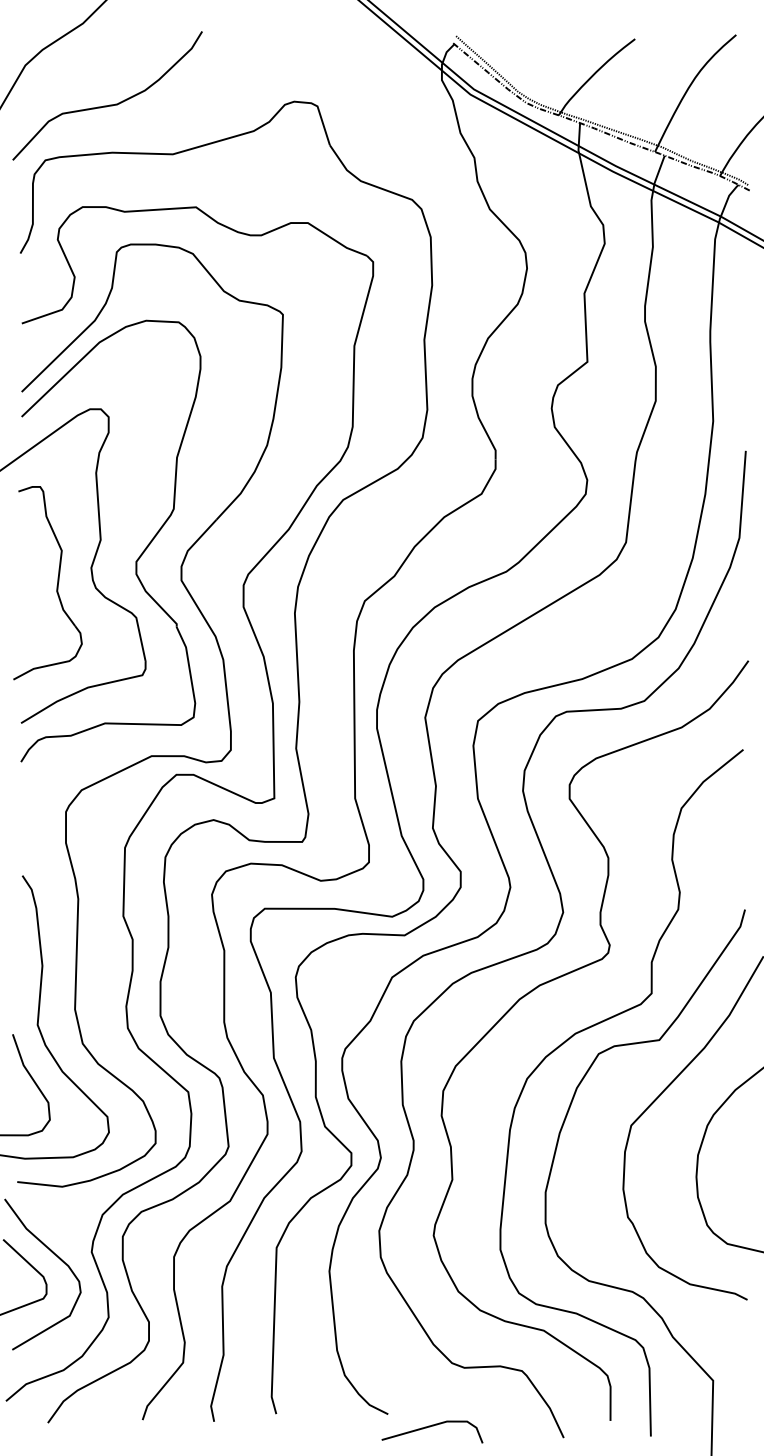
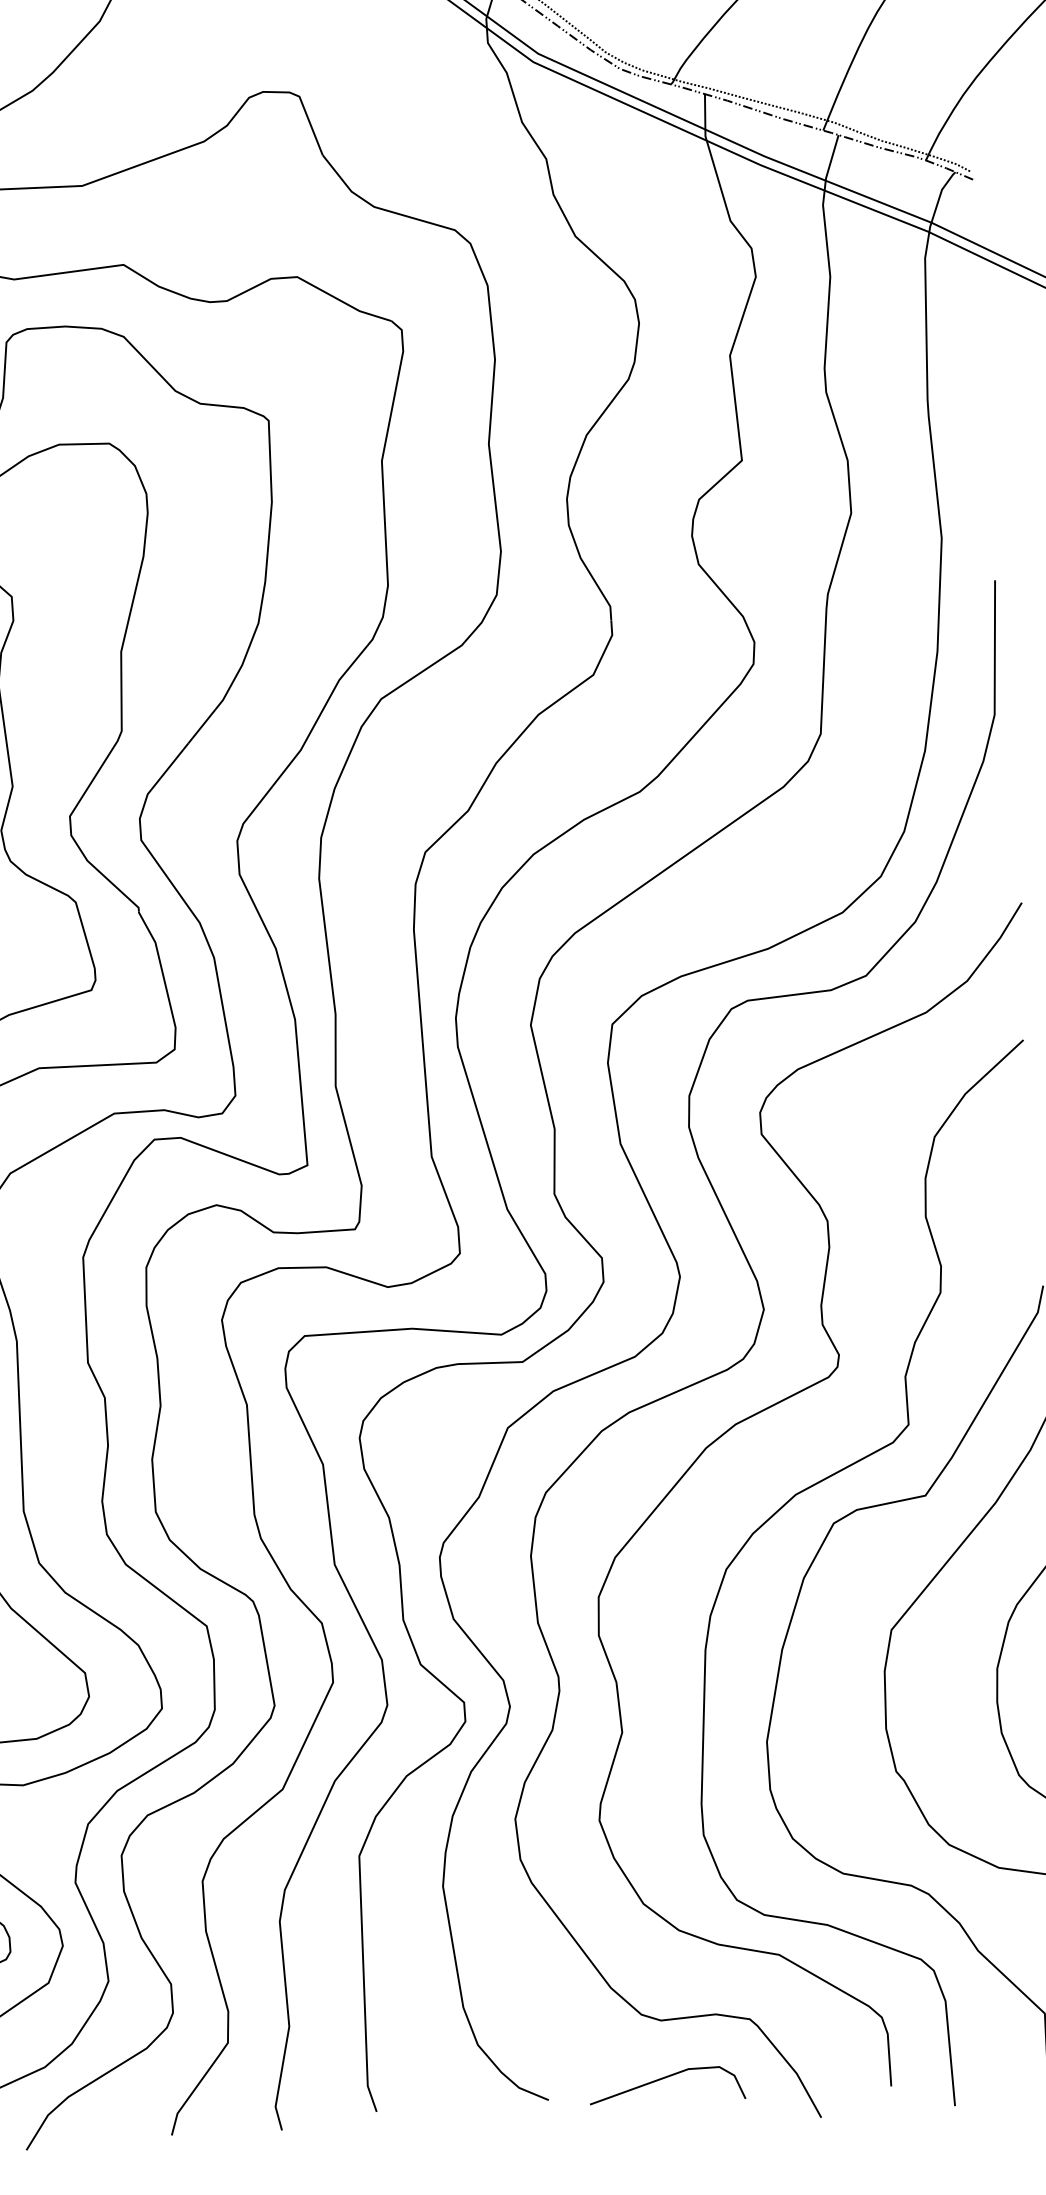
curve: (430, 1427) -> (663, 2080), moved

